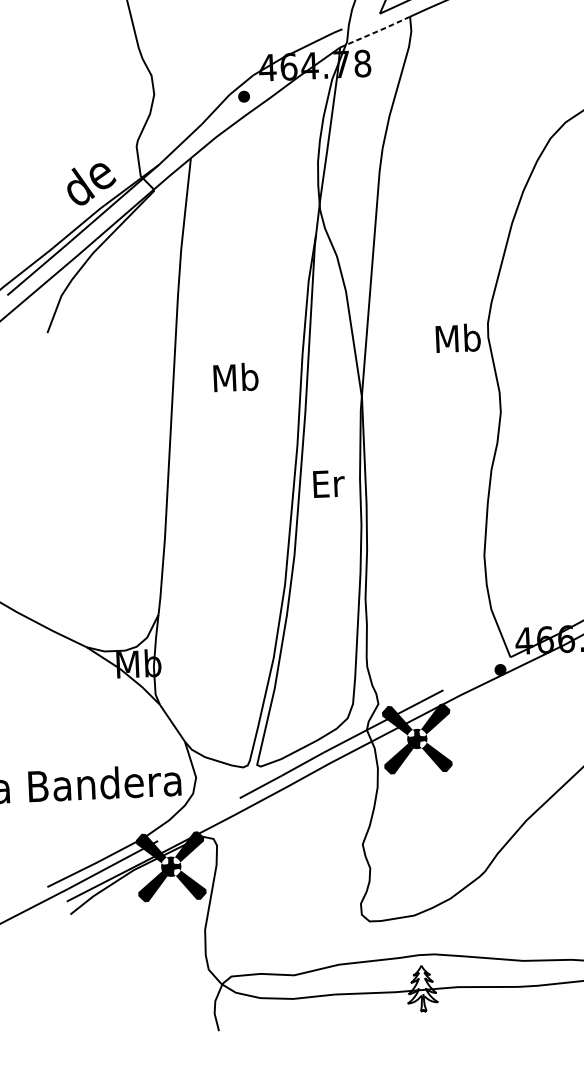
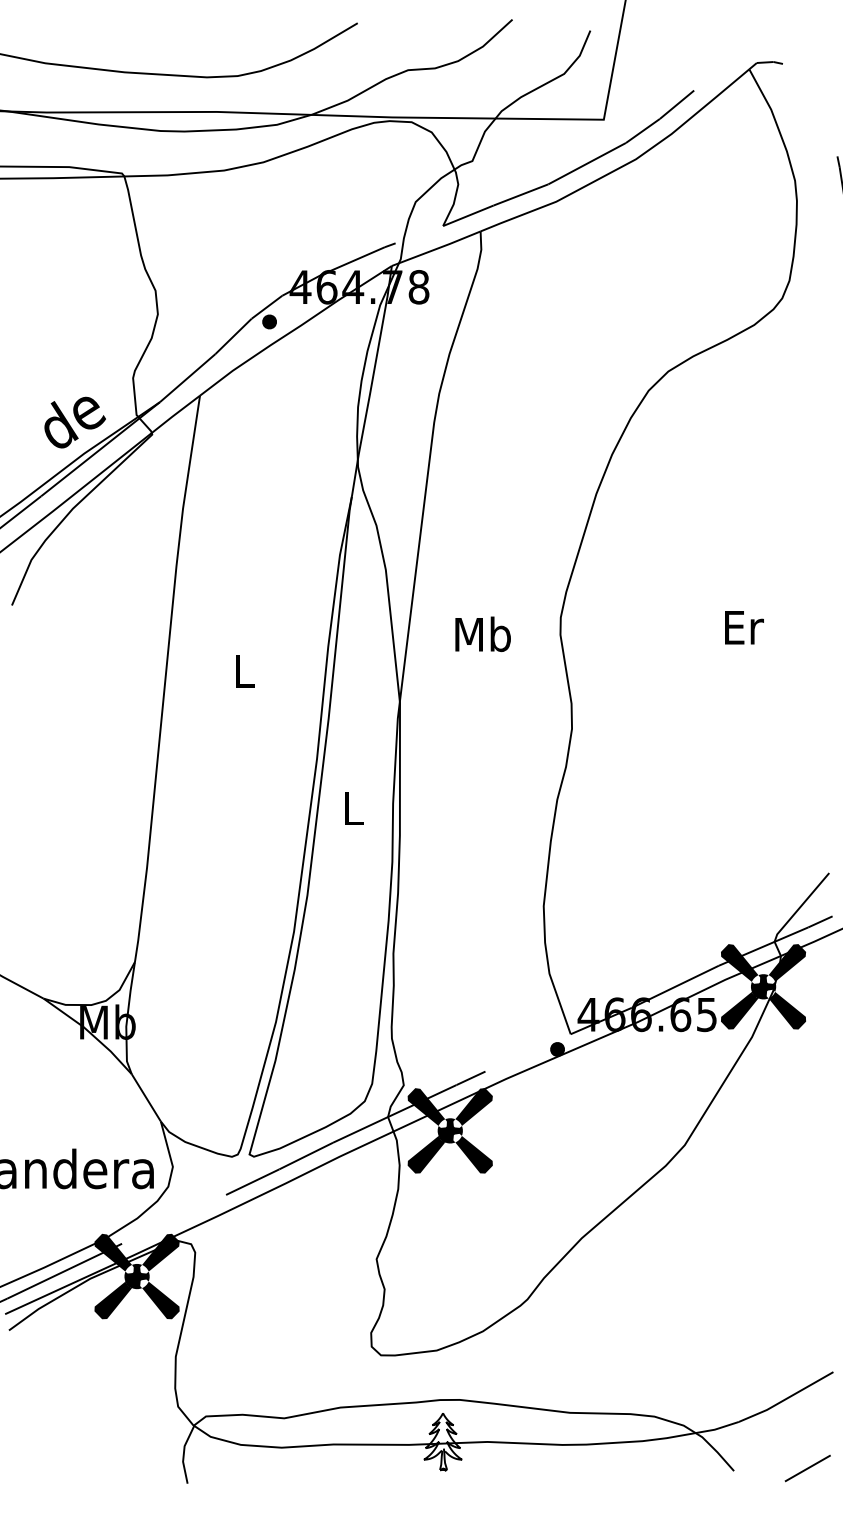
line: (376, 31) -> (437, 248), dashed -> solid
text: (457, 338) -> (482, 634), moved
text: (236, 377) -> (244, 670), Mb -> L
text: (329, 483) -> (354, 808), Er -> L

